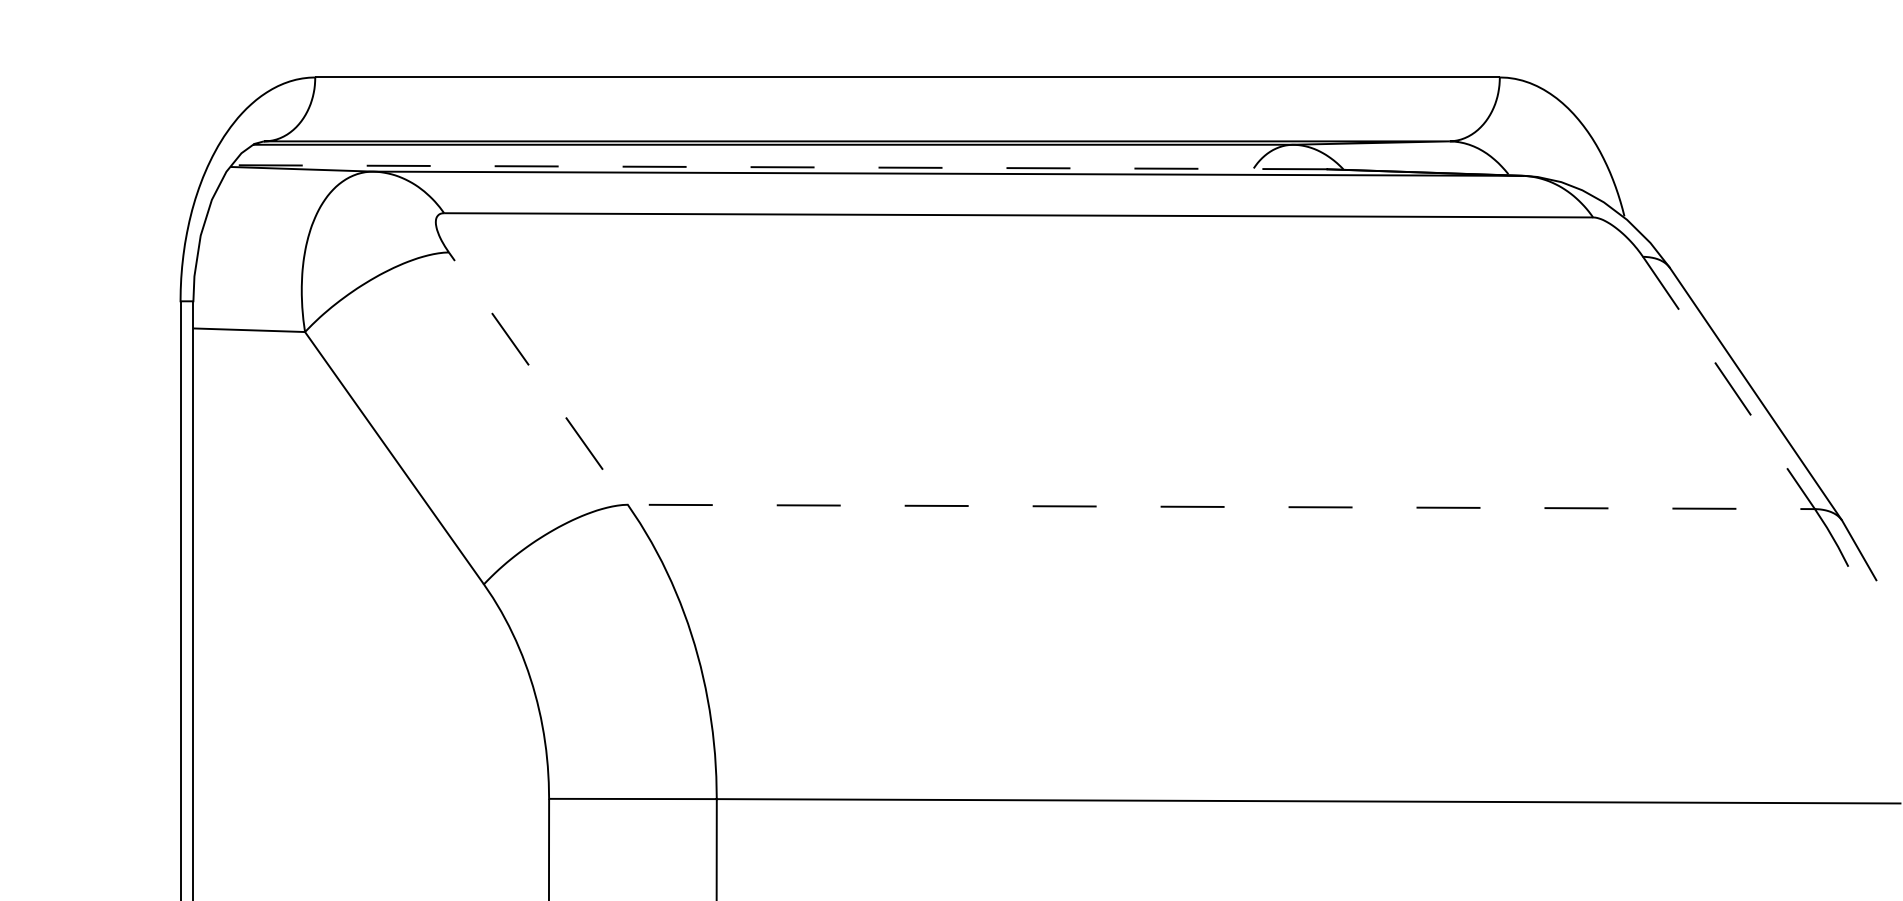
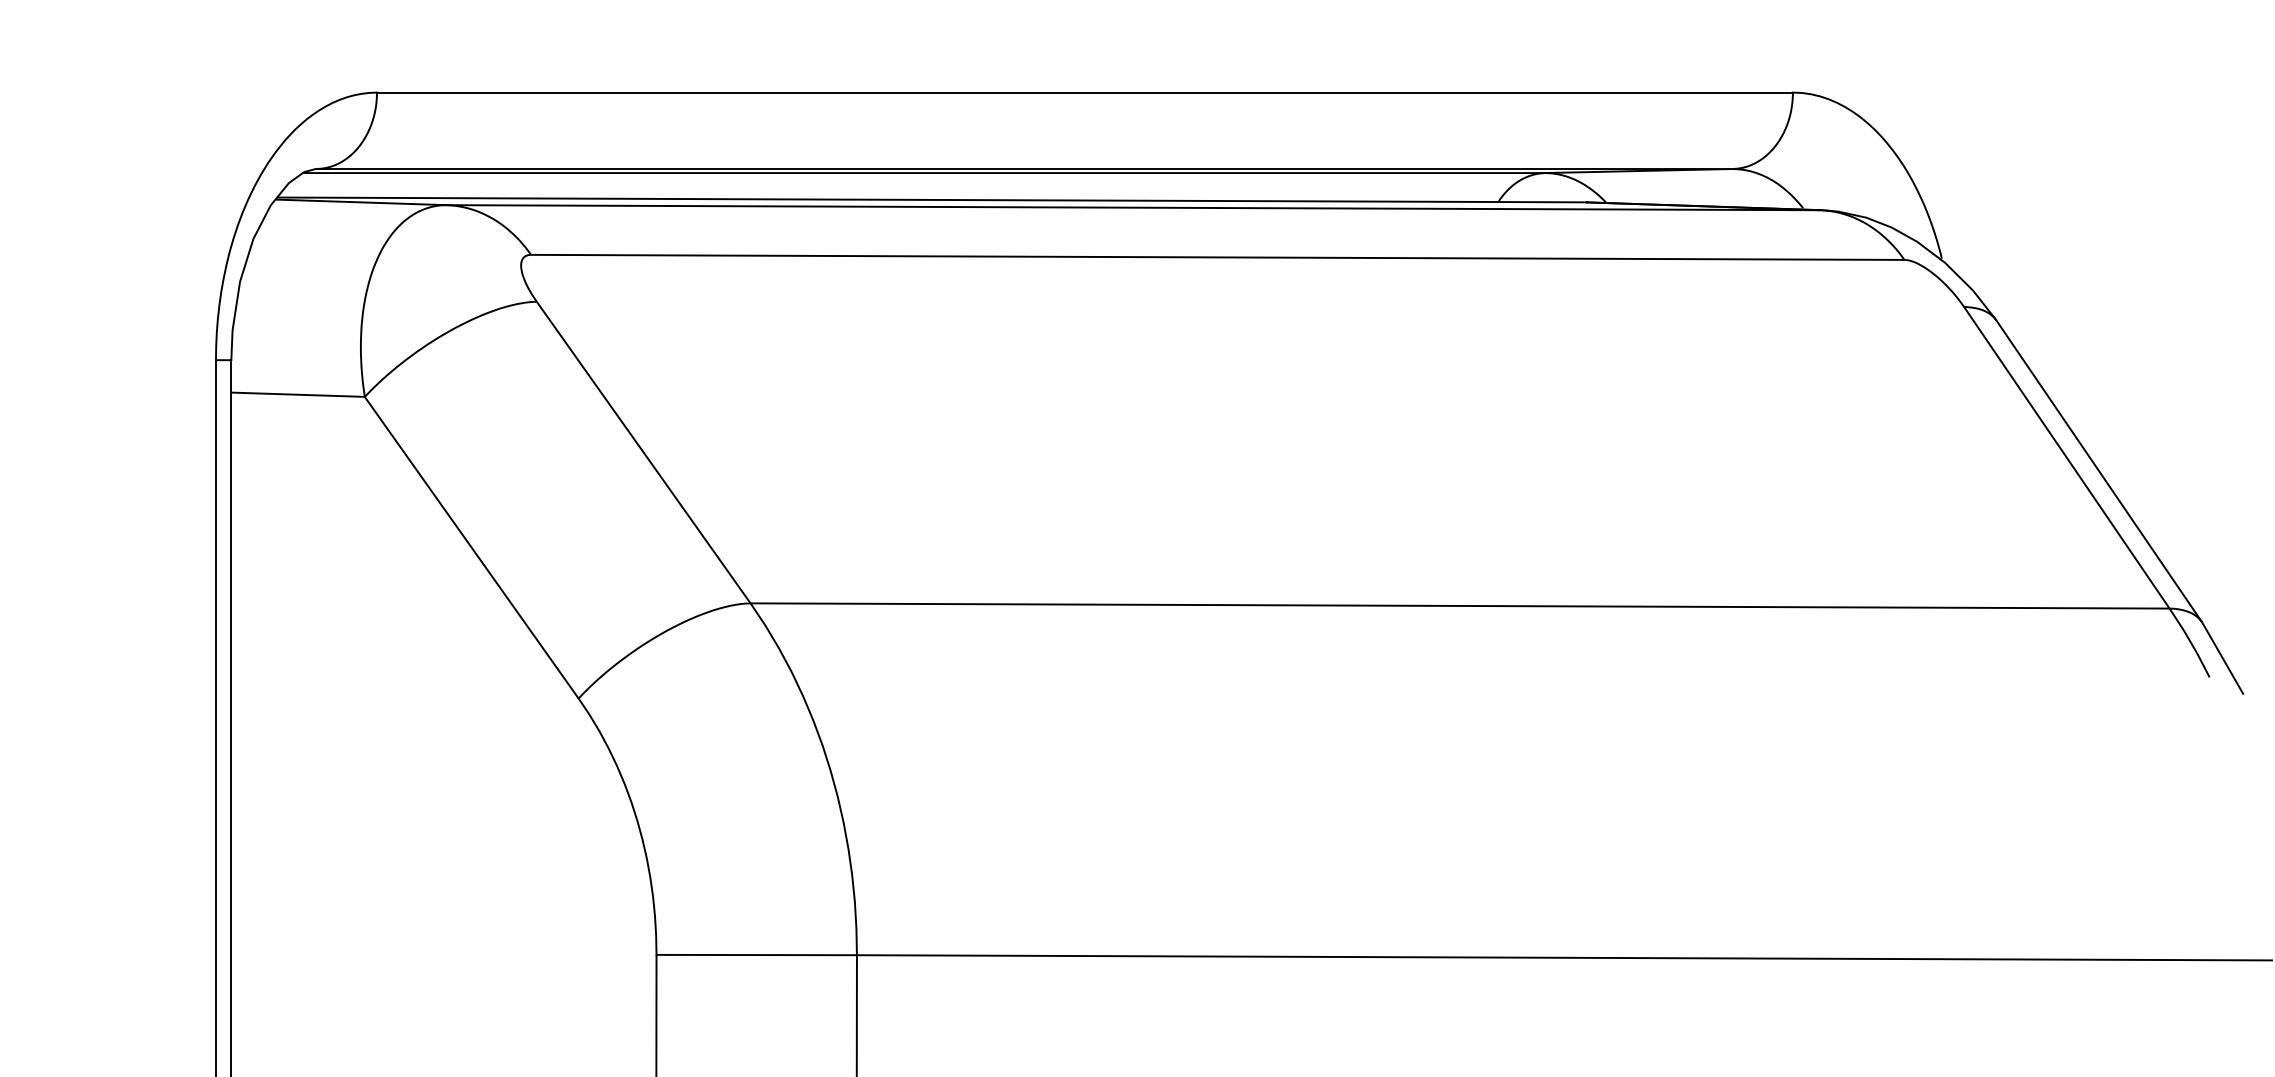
line: (778, 166) -> (930, 199), dashed -> solid
line: (1219, 506) -> (1457, 605), dashed -> solid

